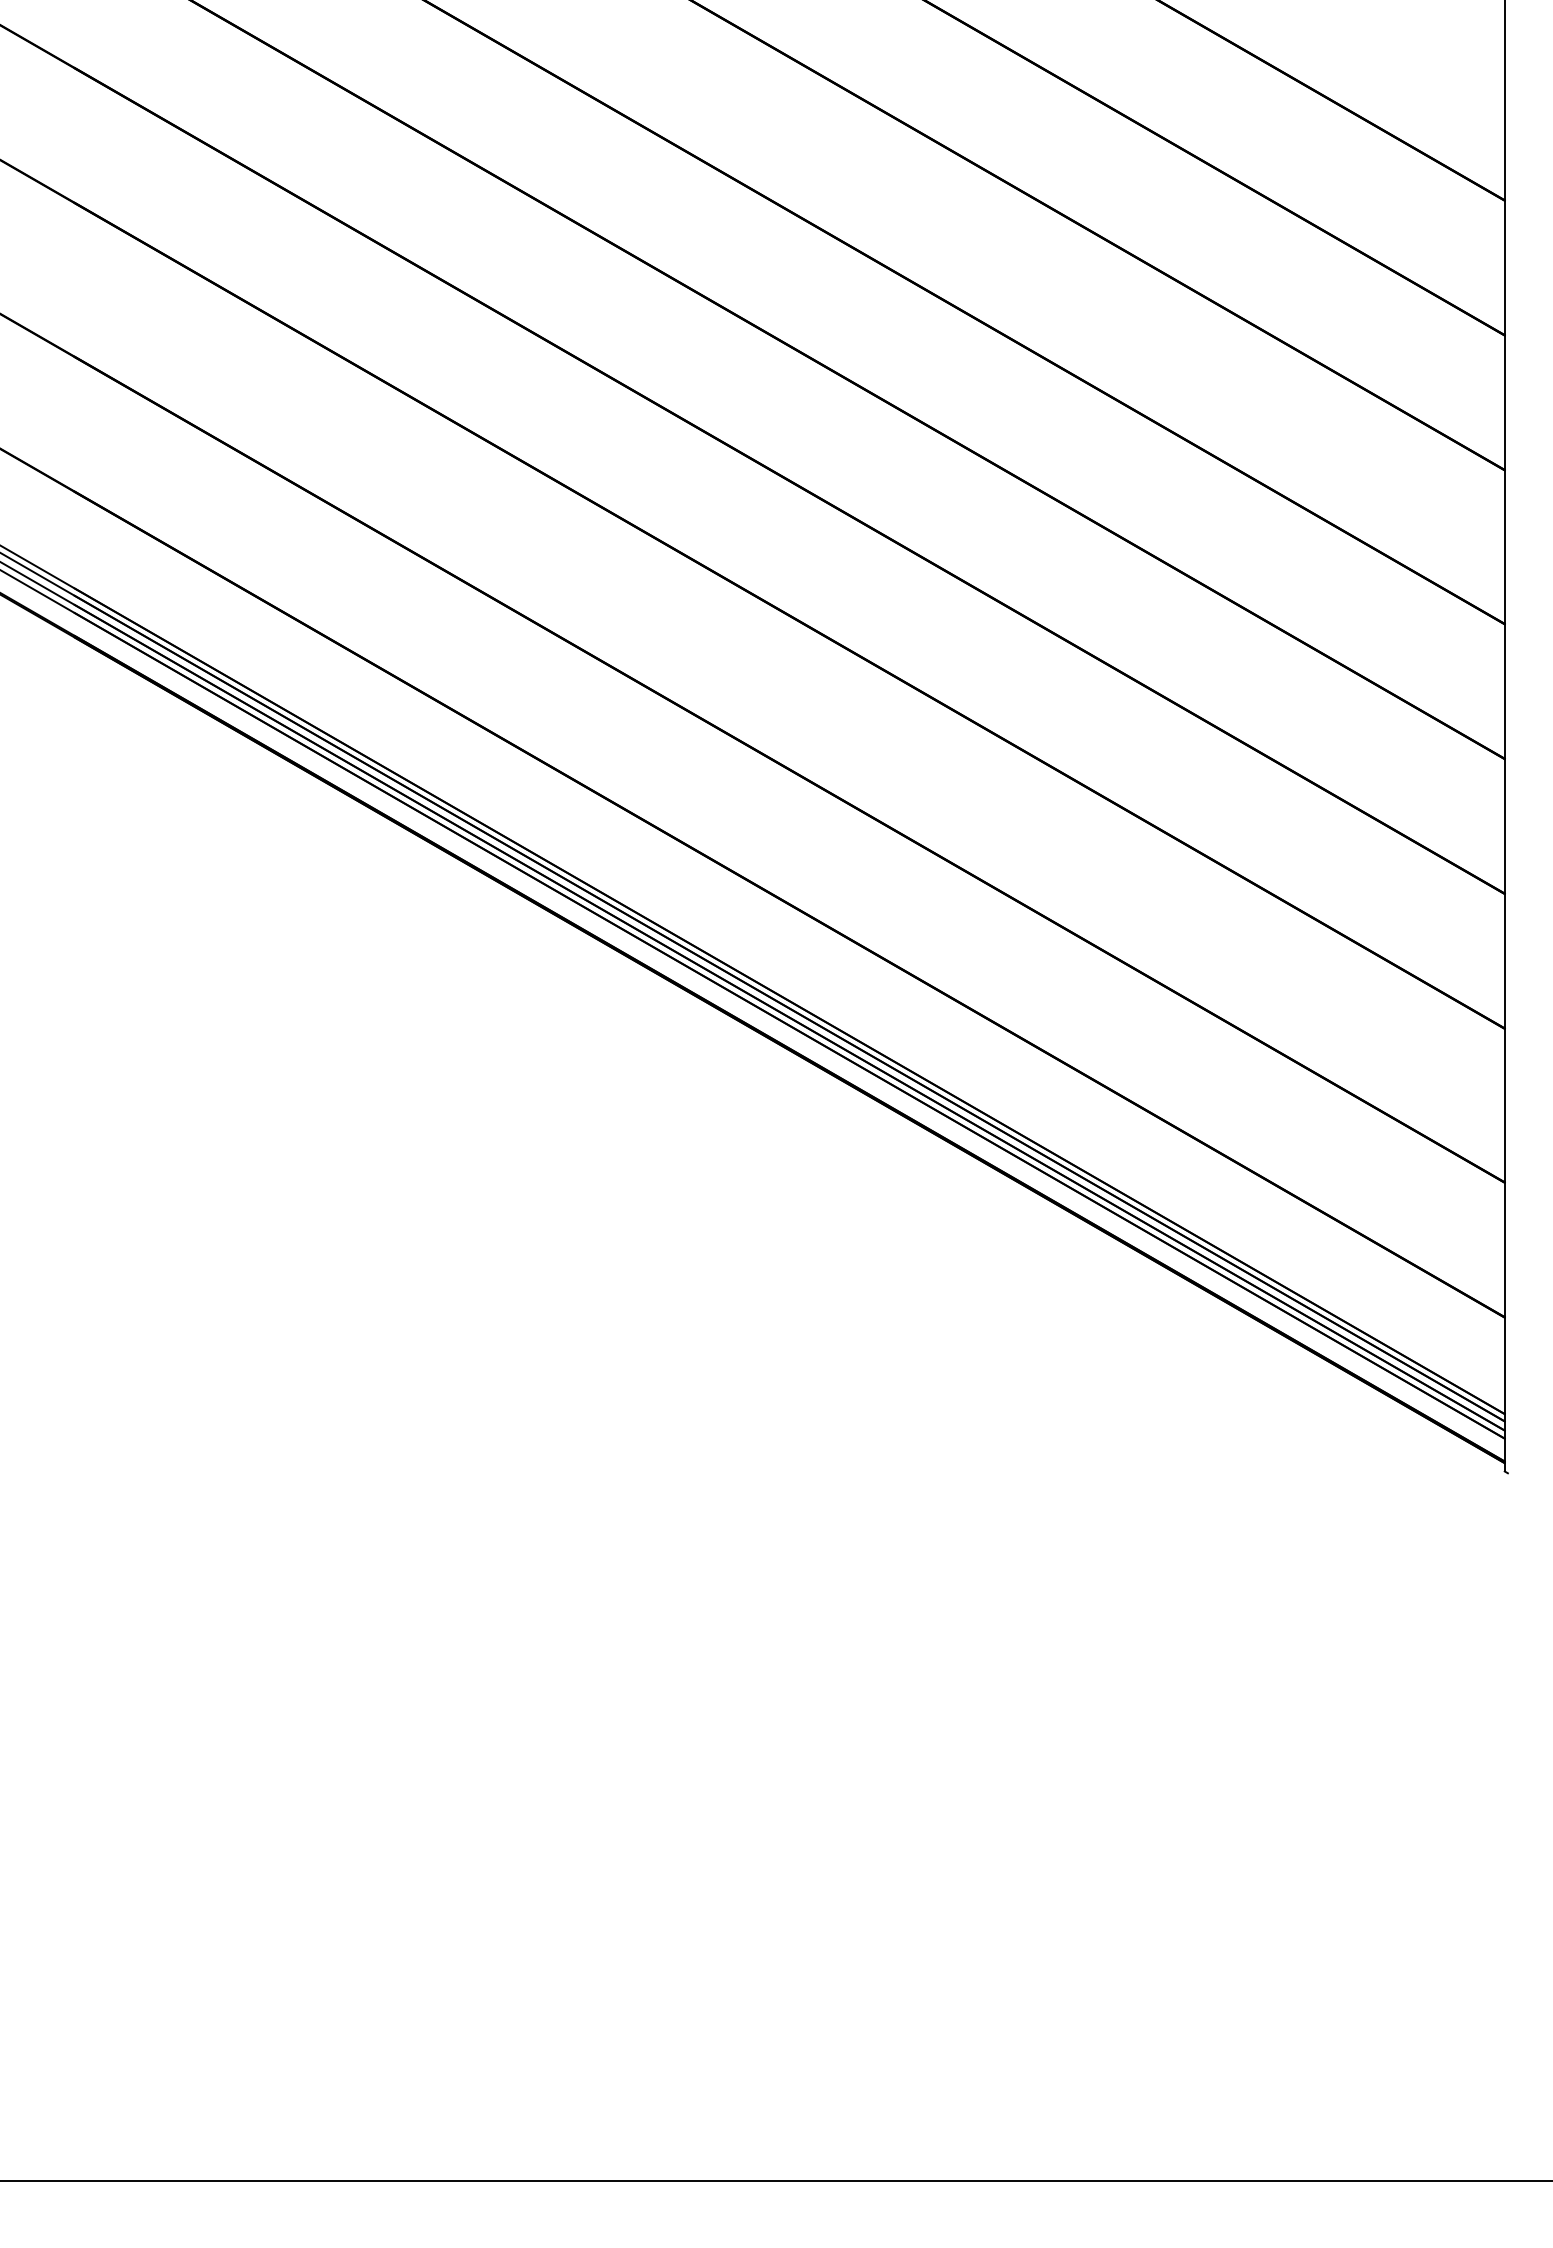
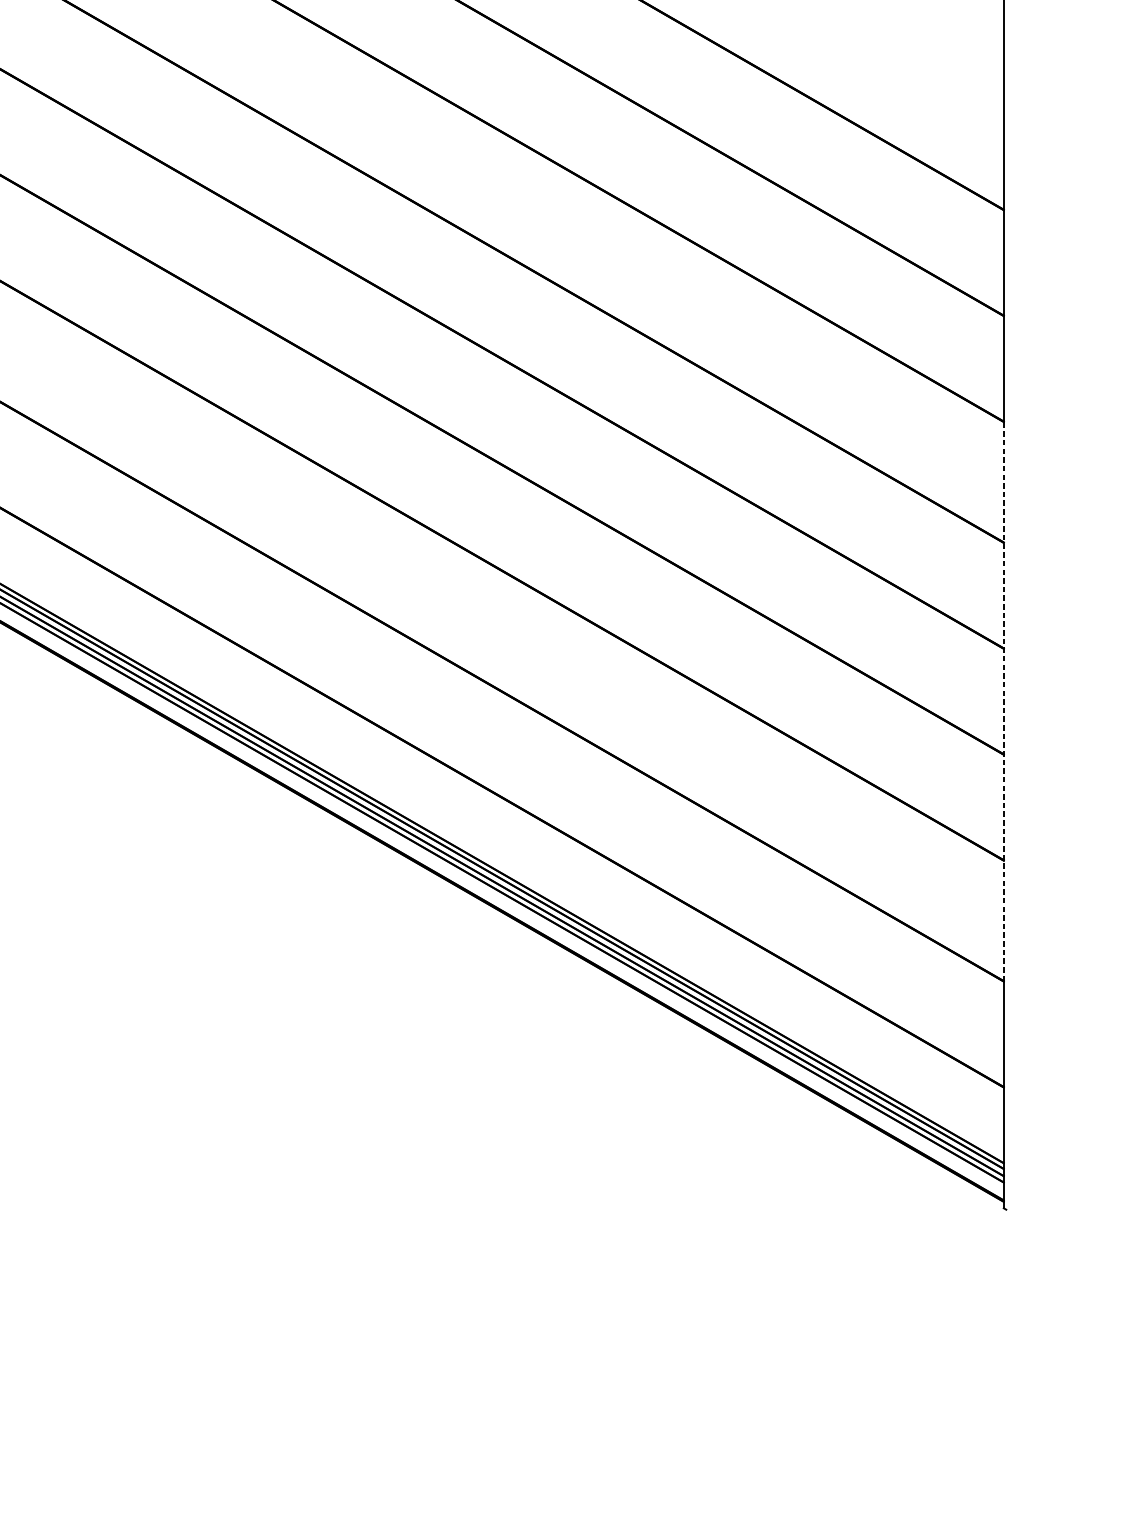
line: (1504, 825) -> (1003, 700), solid -> dashed

